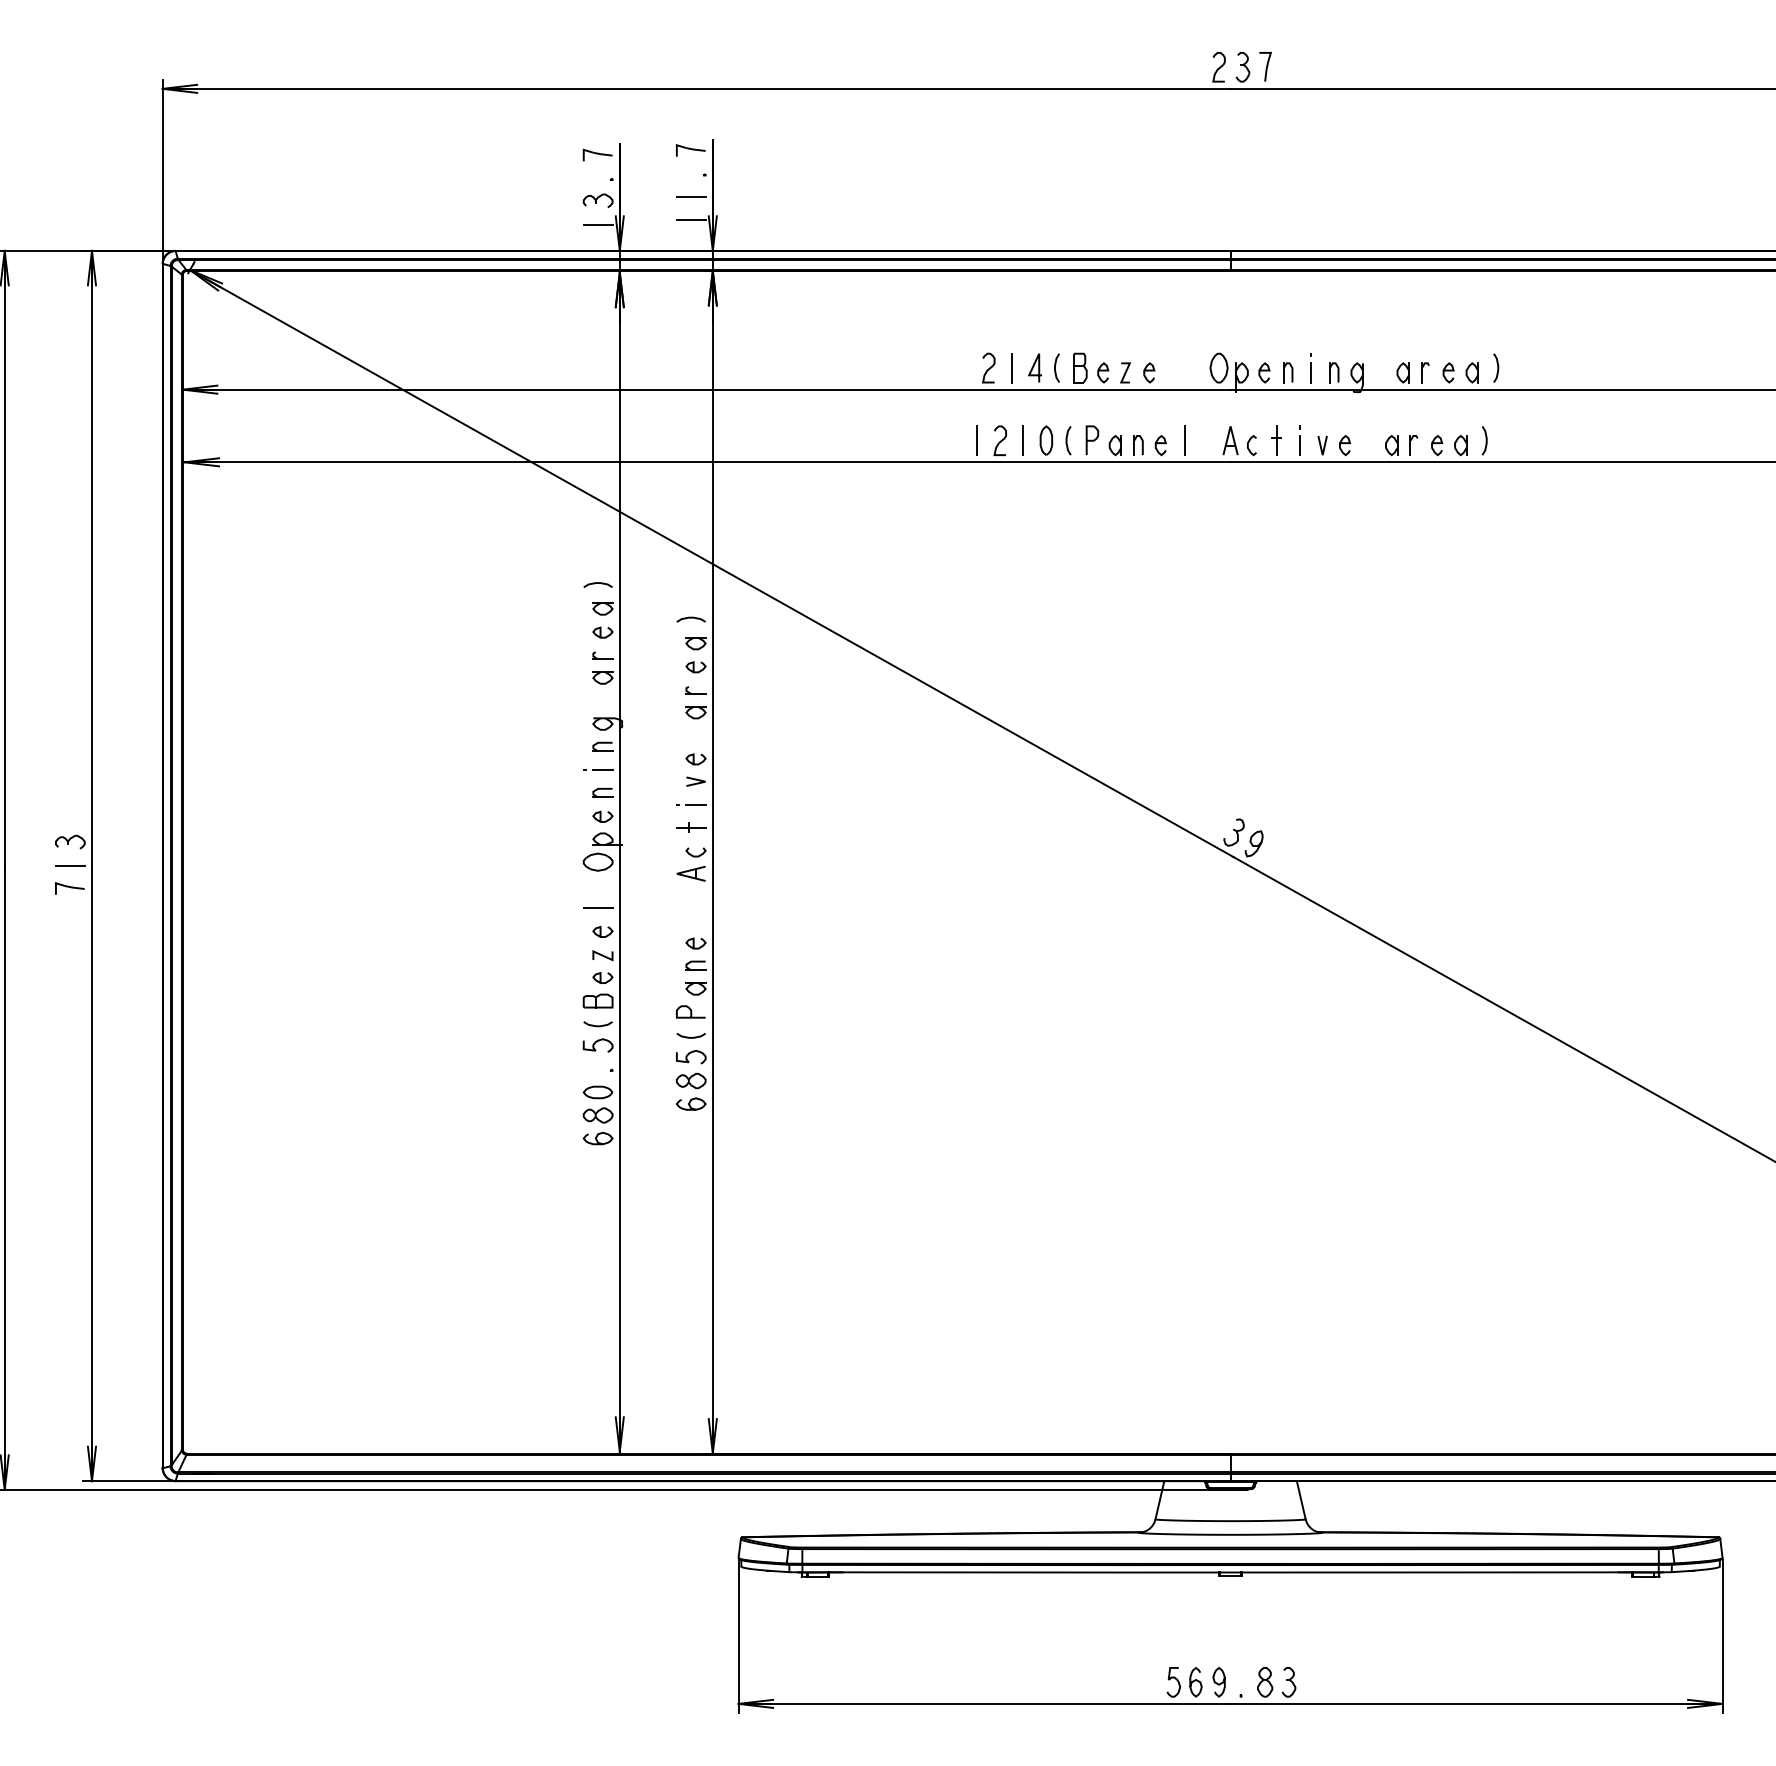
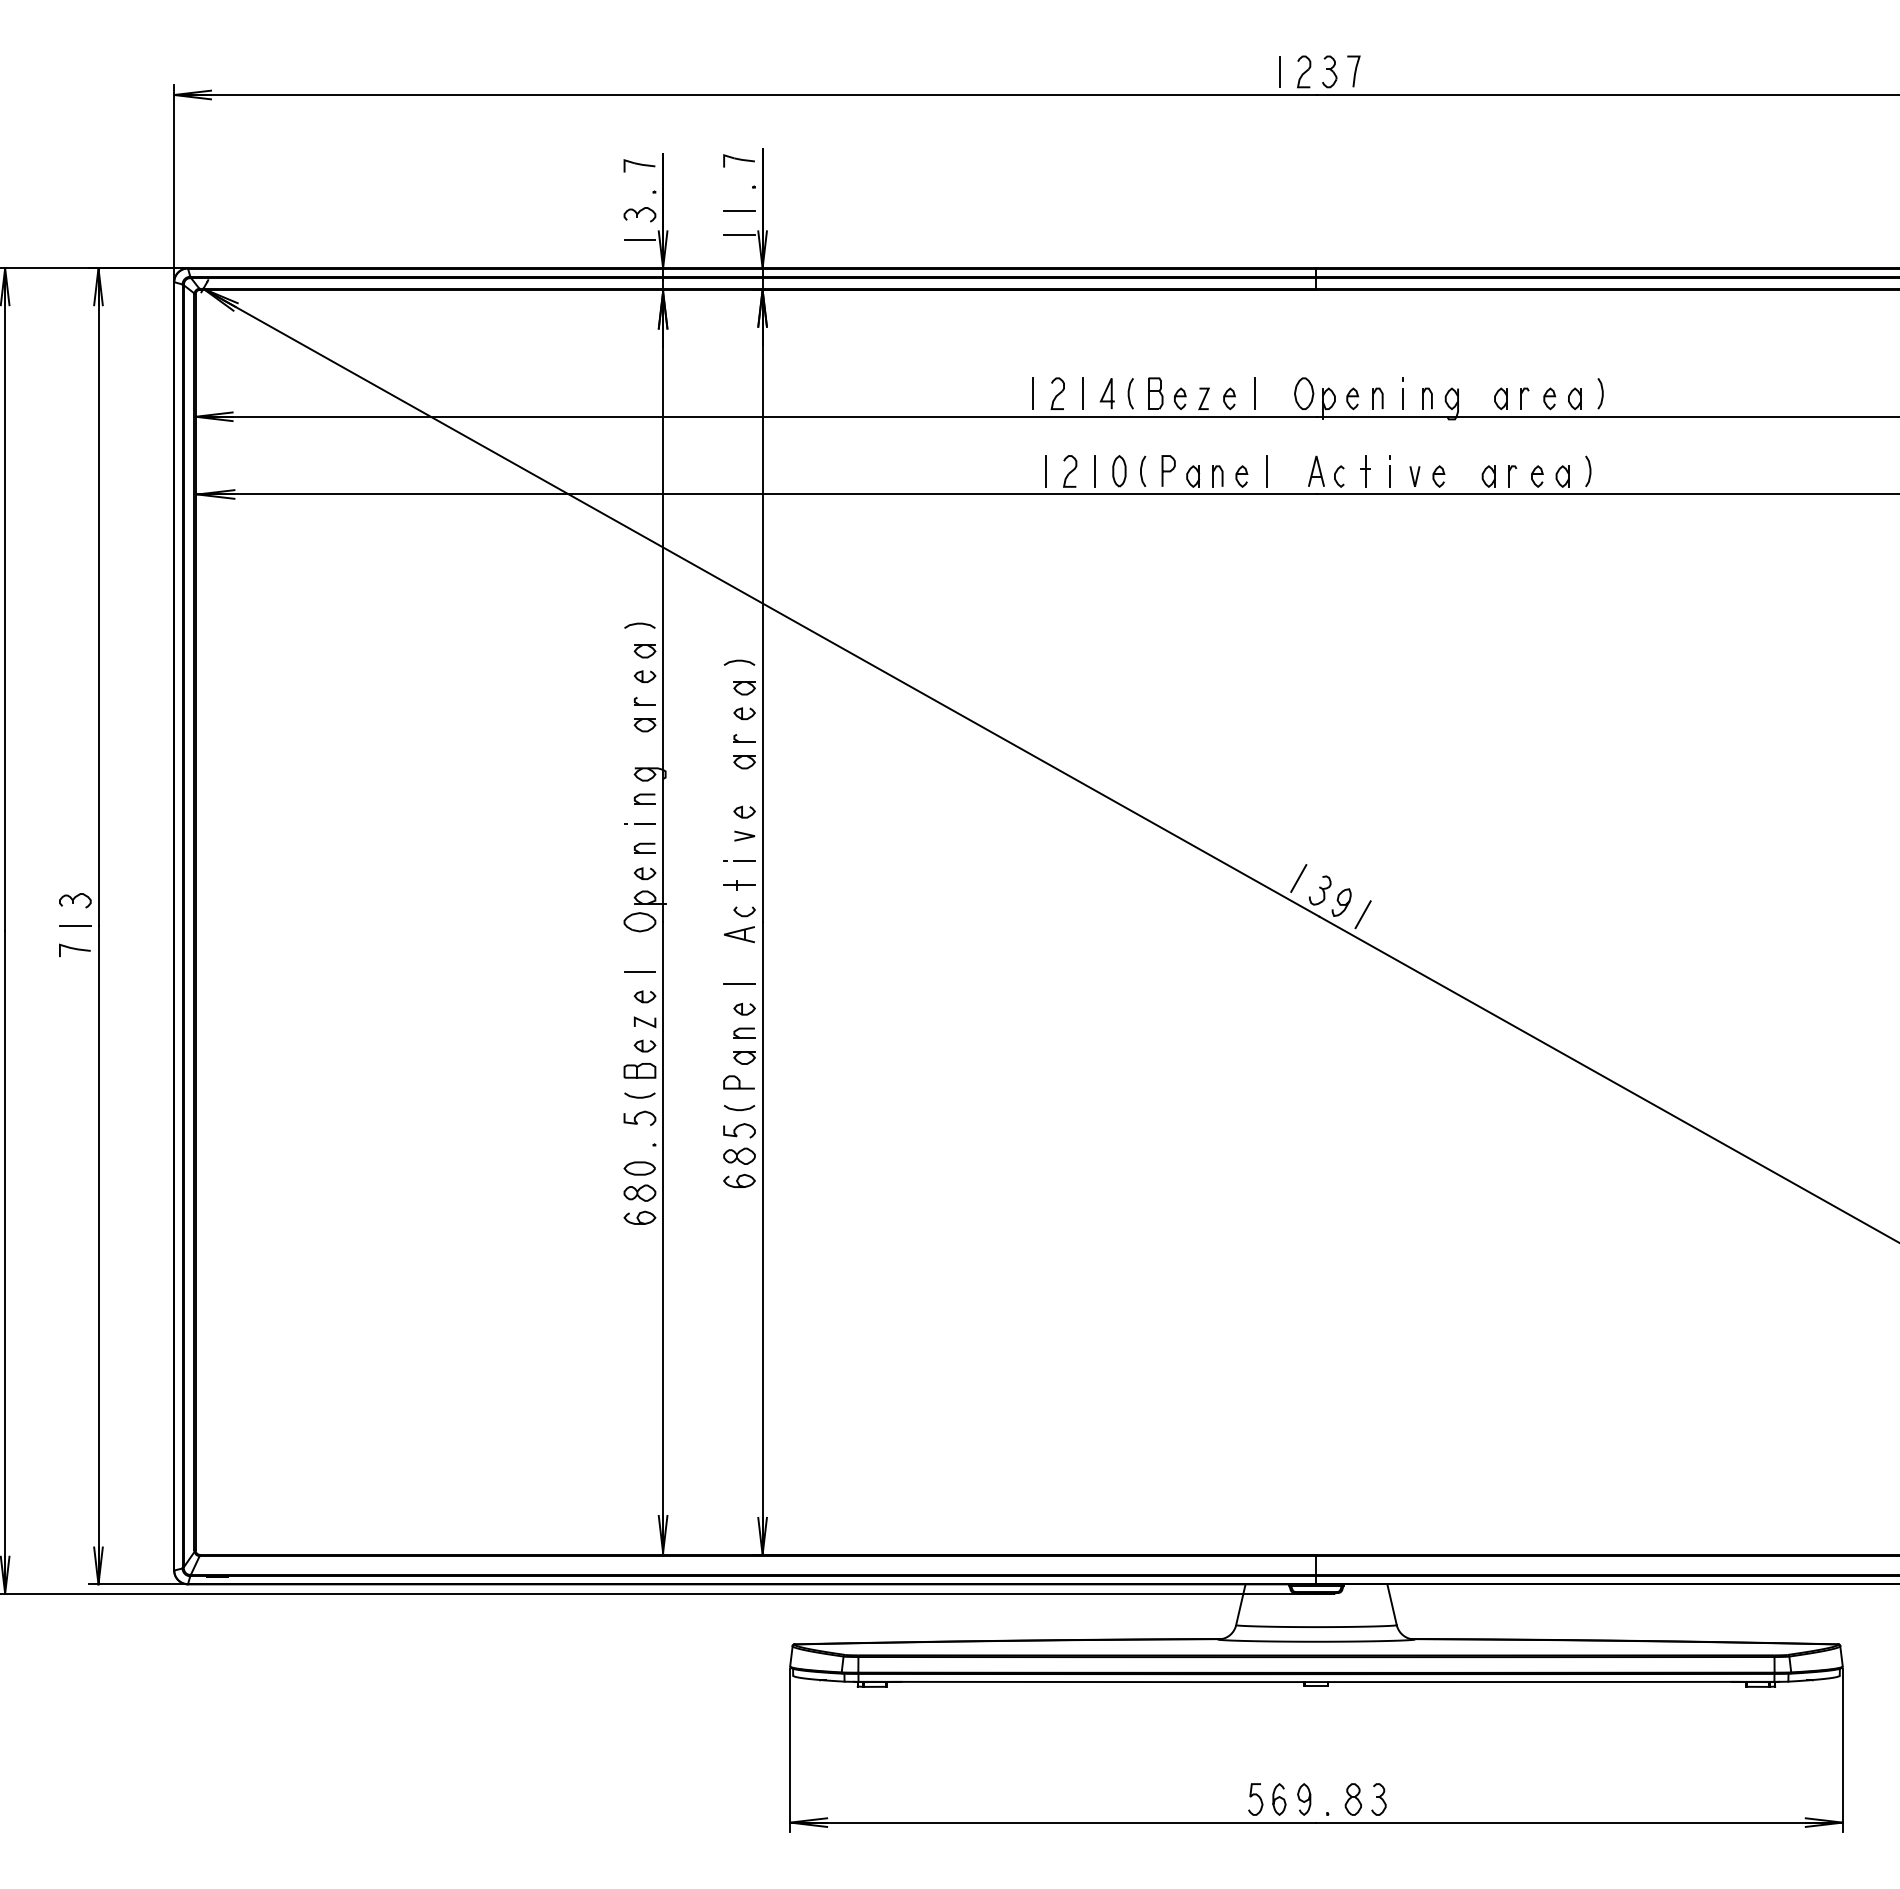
line: (1196, 66) -> (1280, 71), added
line: (965, 367) -> (1032, 393), added
line: (1173, 367) -> (1255, 393), added
line: (1213, 820) -> (1298, 877), added
line: (1274, 854) -> (1363, 914), added
line: (690, 919) -> (738, 983), added

